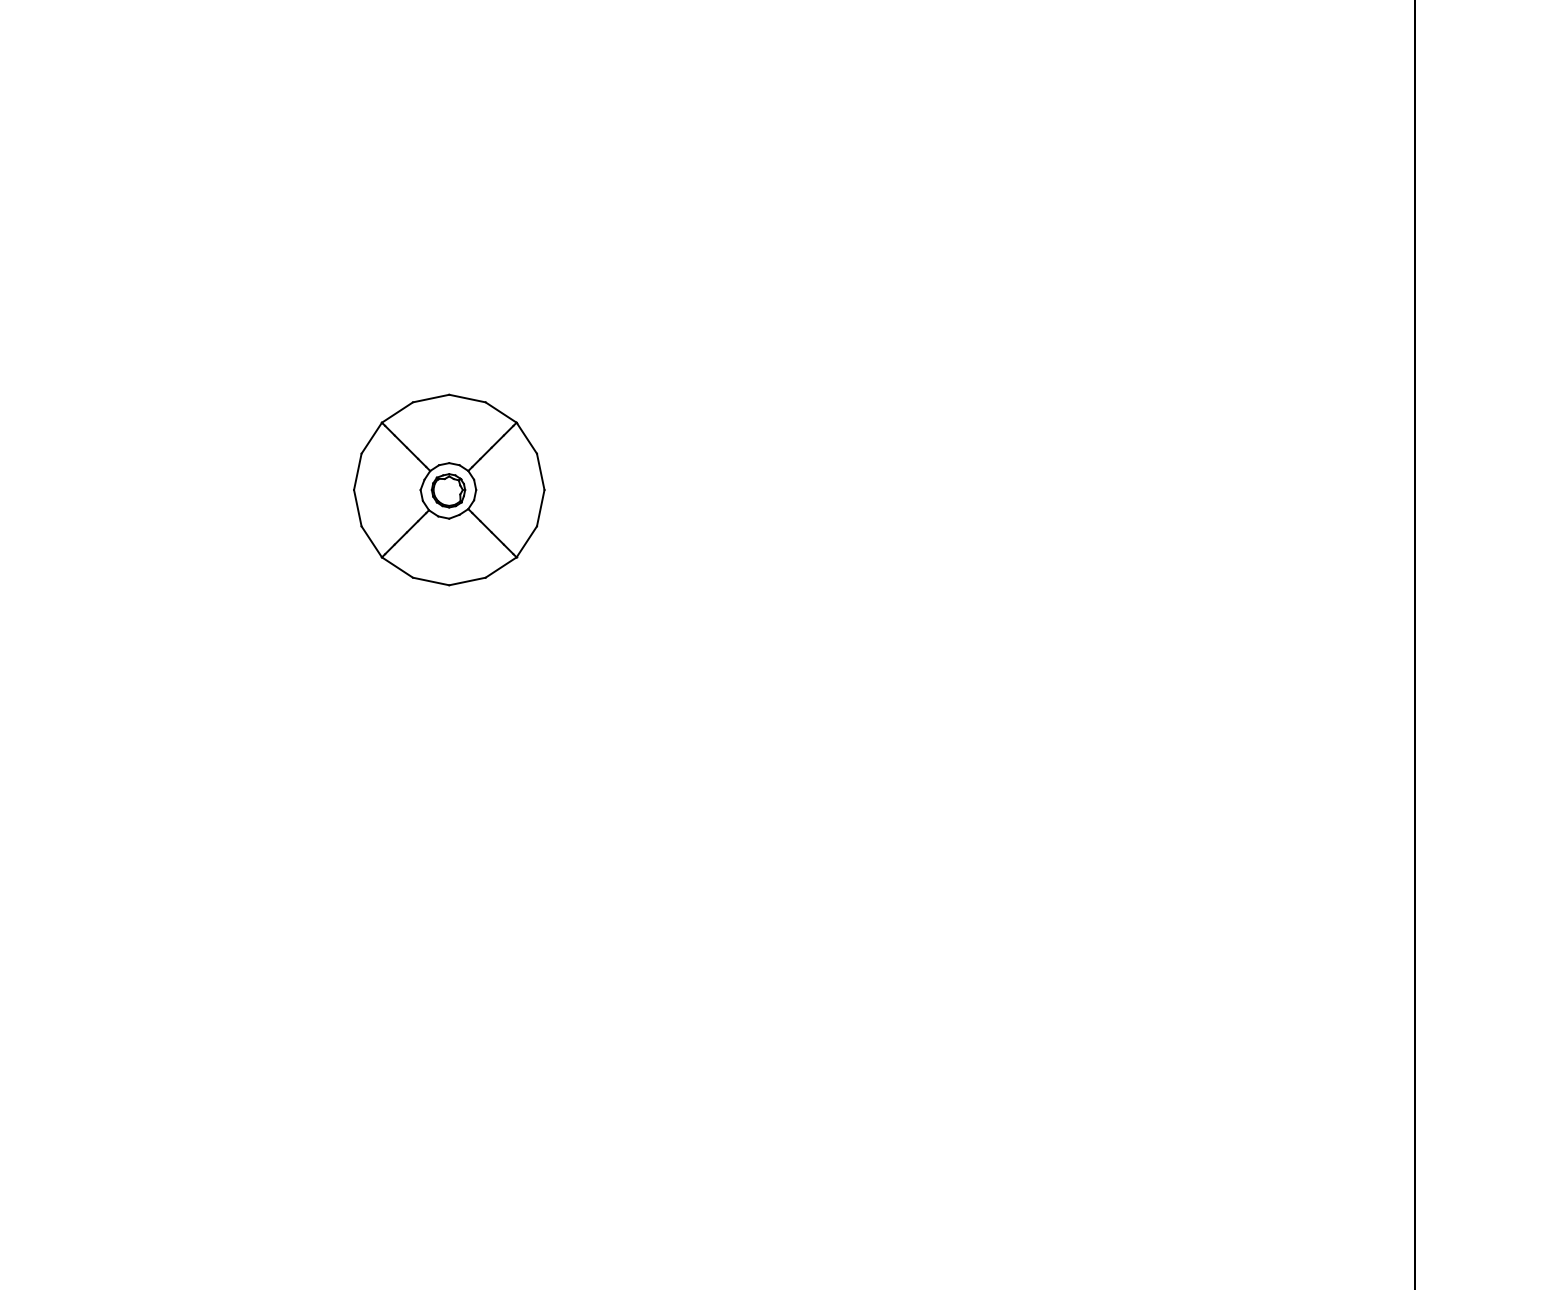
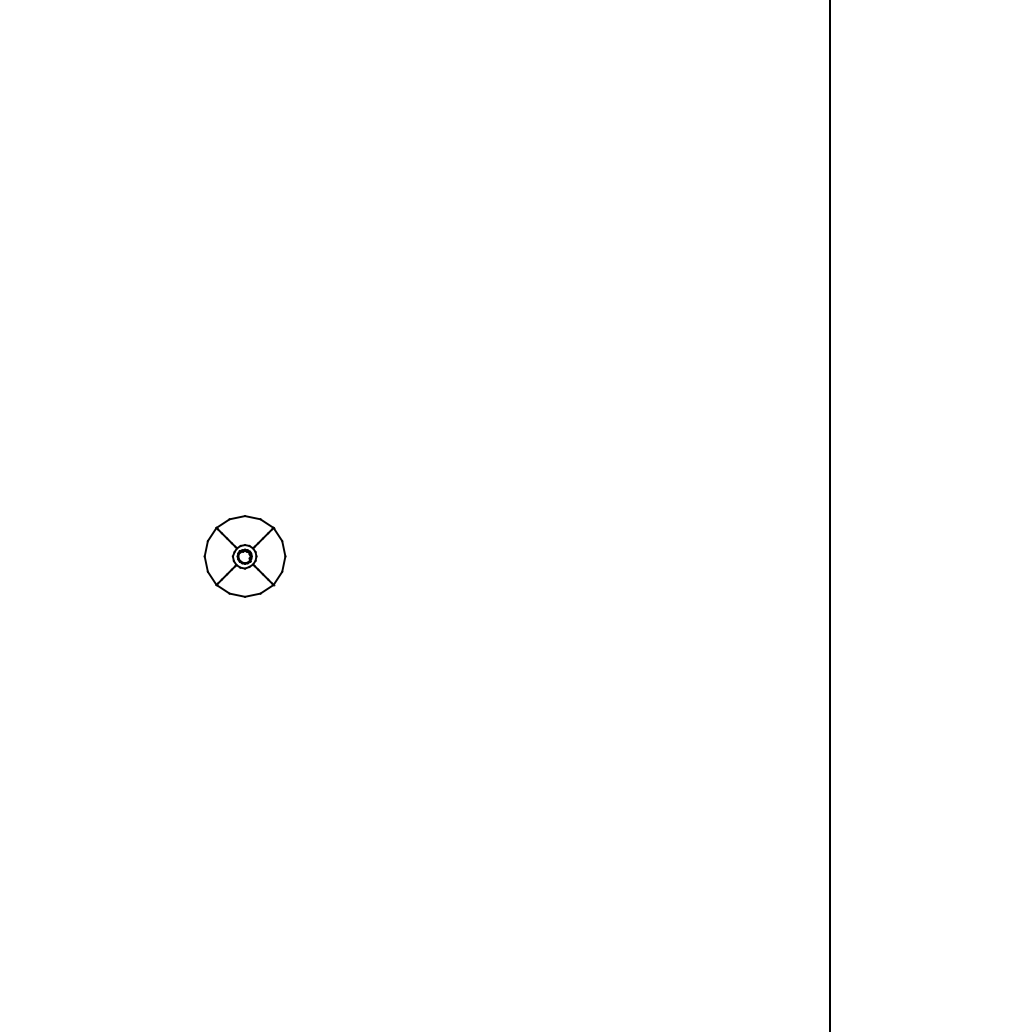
part: (448, 490) -> (244, 556), size x0.7

